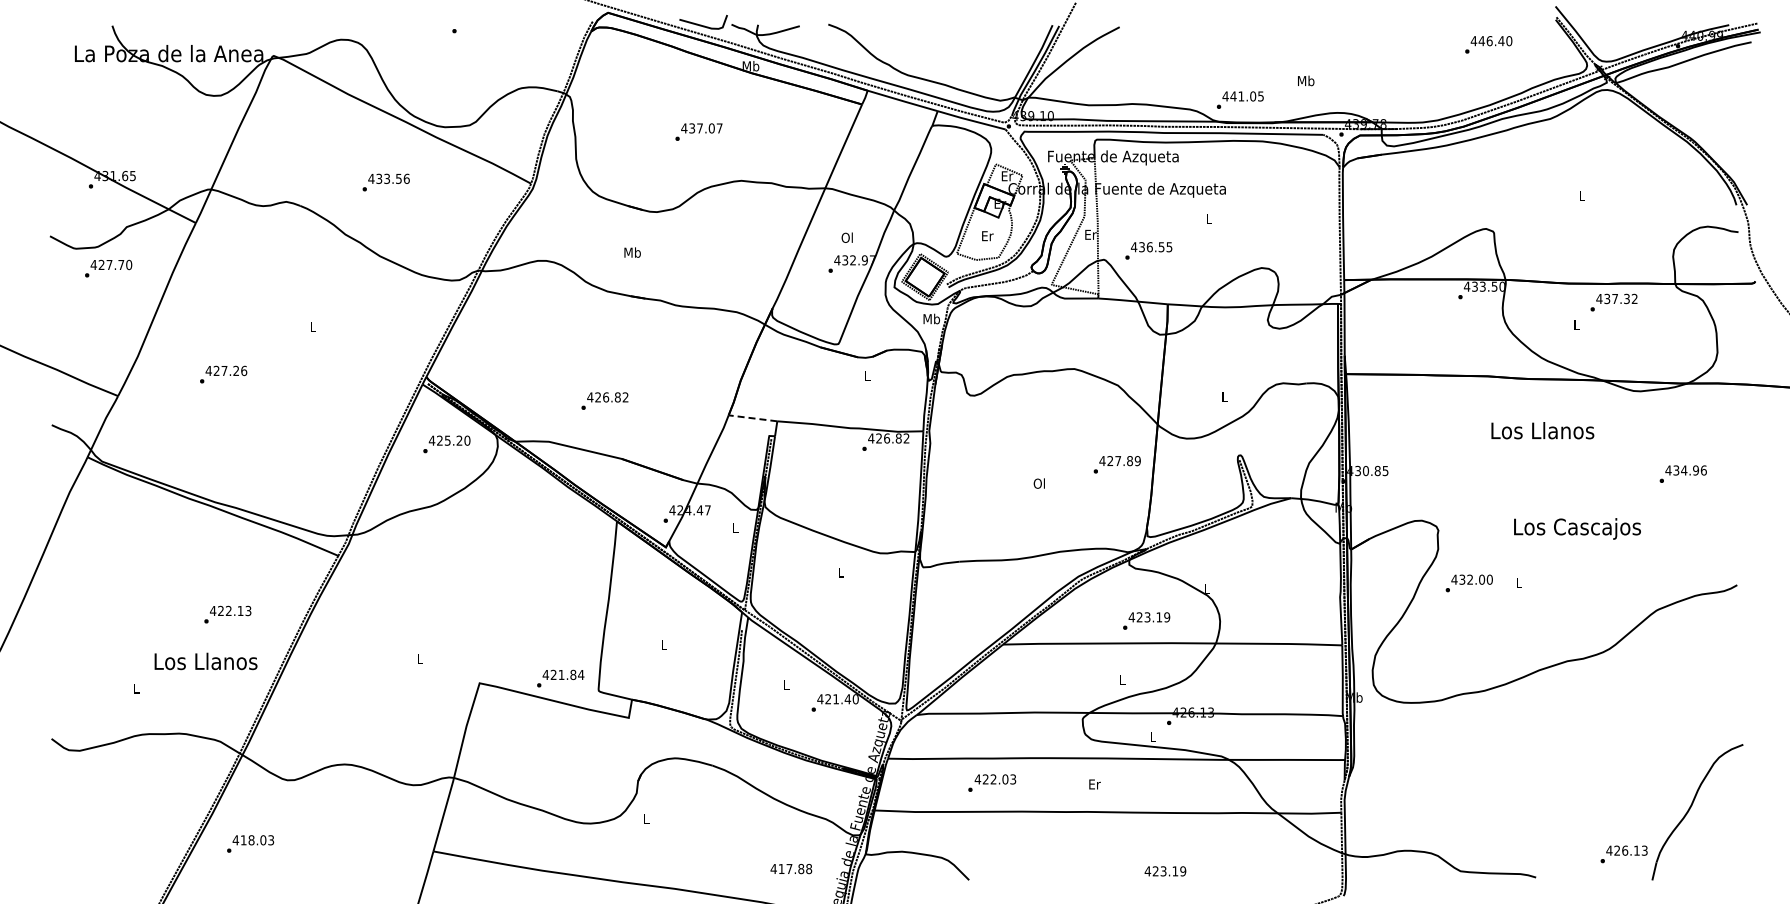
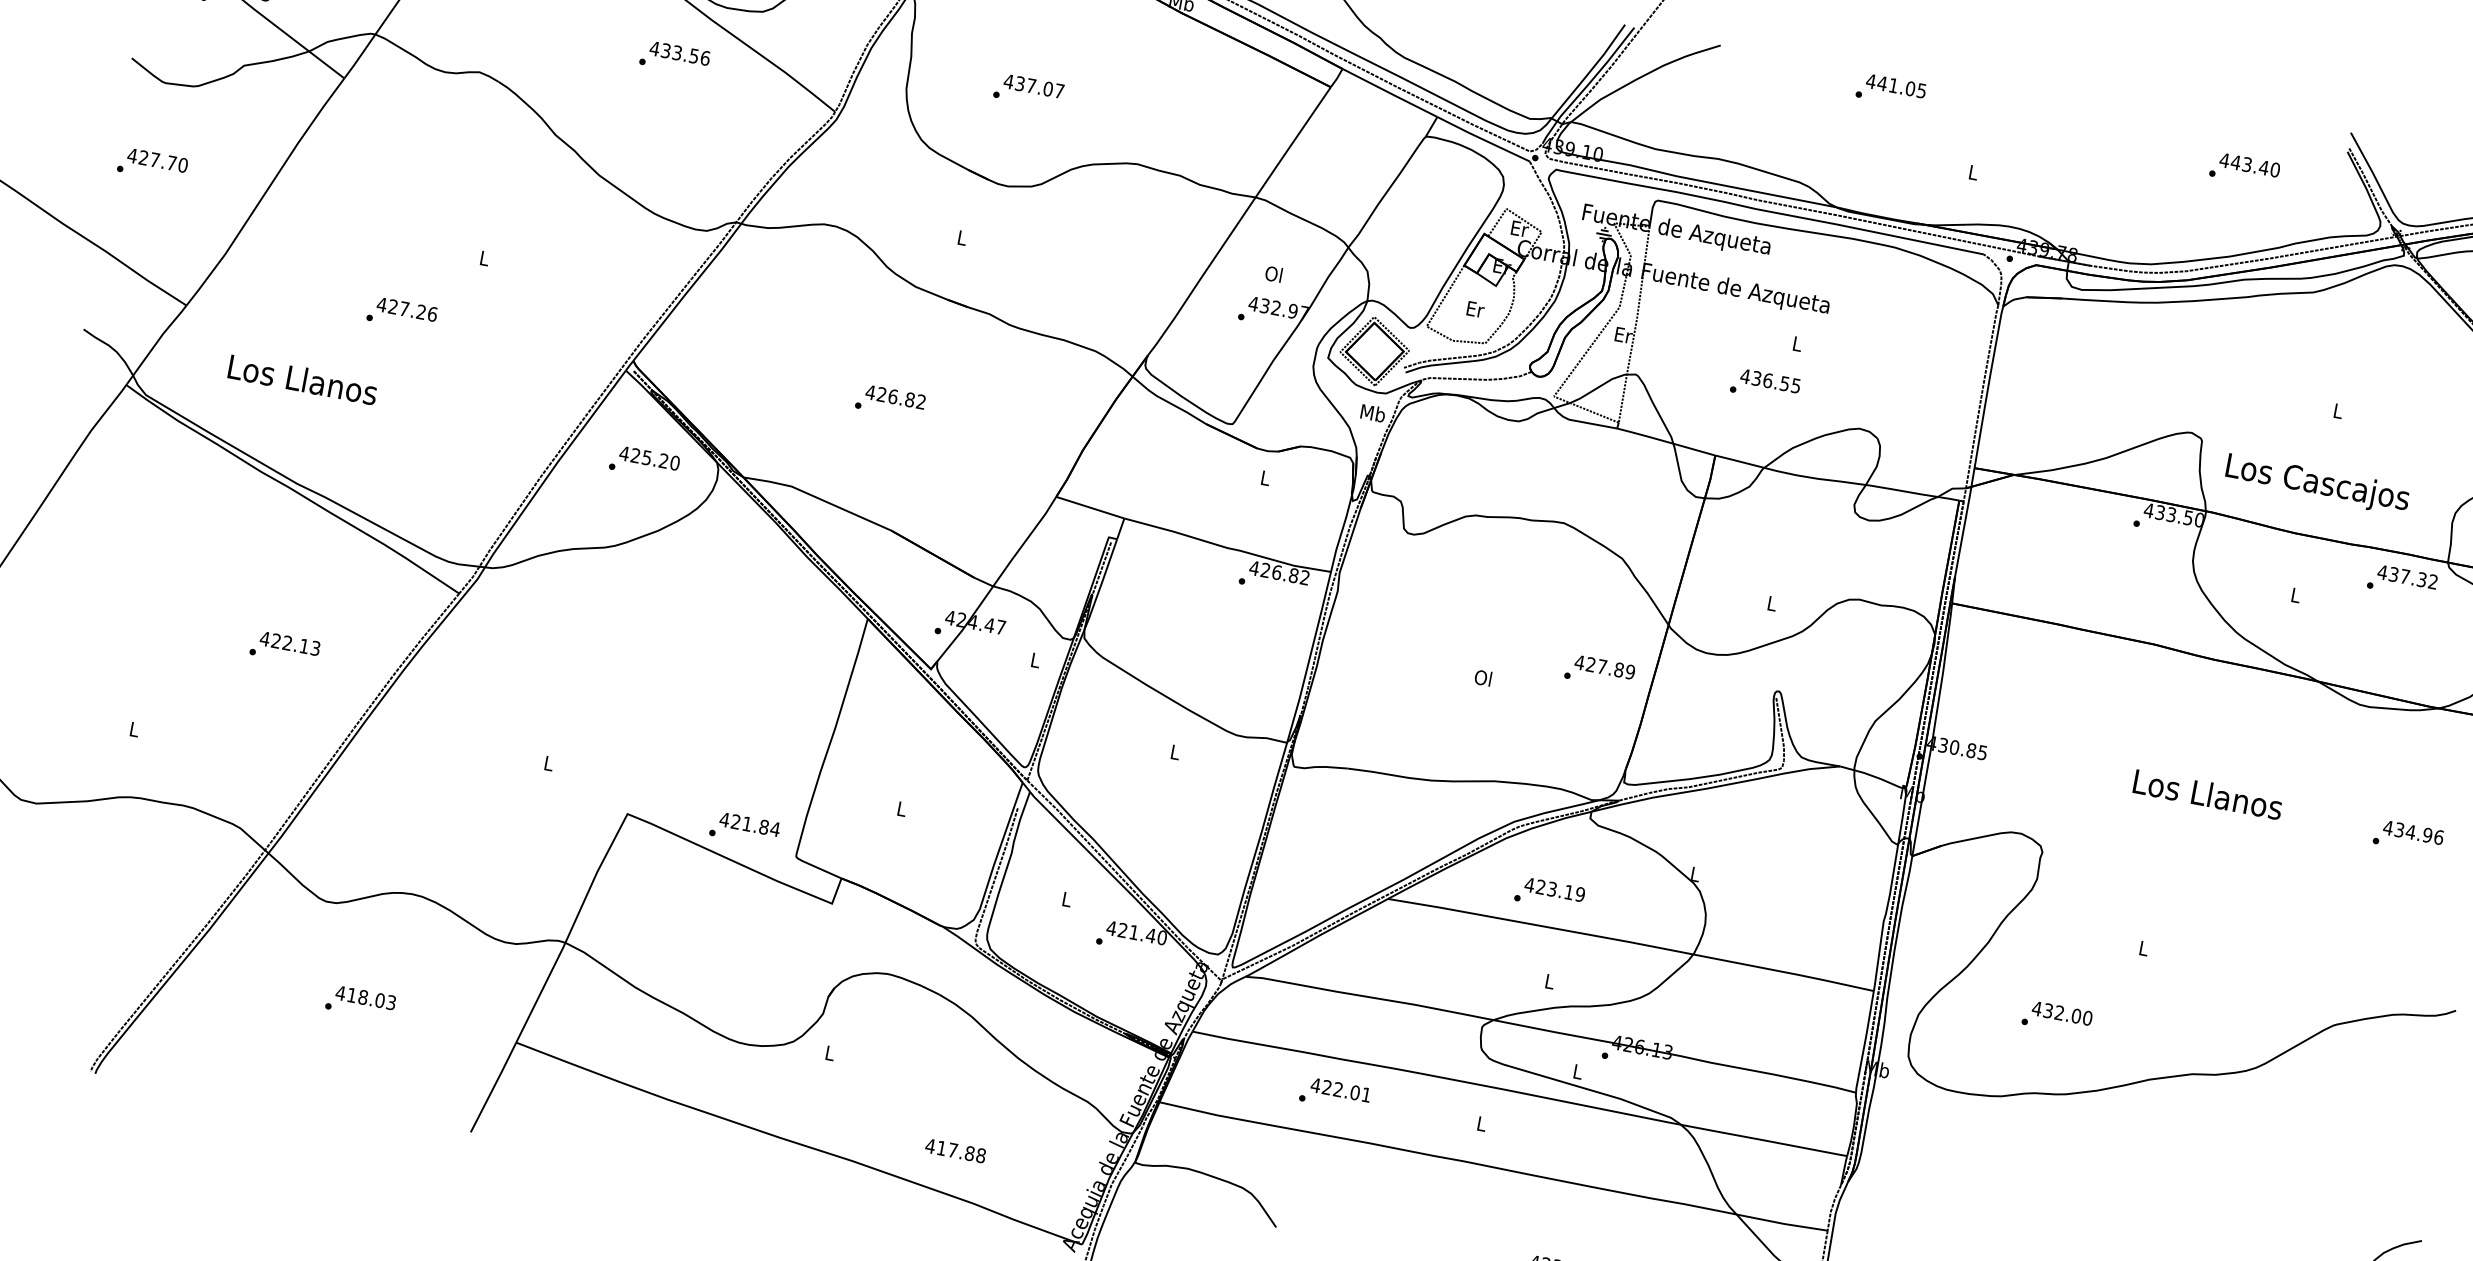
text: (1489, 41) -> (2246, 165), 446.40 -> 443.40
text: (1306, 80) -> (1974, 171), Mb -> L
text: (1240, 99) -> (1891, 89), moved
text: (698, 131) -> (1028, 89), moved
text: (385, 182) -> (673, 57), moved
text: (1148, 250) -> (1765, 385), moved
text: (632, 252) -> (962, 237), Mb -> L
text: (108, 268) -> (152, 164), moved
text: (1613, 302) -> (2401, 581), moved
text: (223, 374) -> (402, 313), moved
text: (604, 400) -> (890, 400), moved
line: (752, 418) -> (1089, 507), dashed -> solid
text: (1542, 430) -> (2207, 794), moved
text: (1577, 528) -> (2317, 483), moved
text: (1468, 583) -> (2056, 1017), moved
text: (1146, 620) -> (1549, 893), moved
text: (205, 661) -> (302, 379), moved
text: (1013, 779) -> (1366, 1095), 422.03 -> 422.01
text: (1094, 784) -> (1481, 1123), Er -> L
text: (250, 843) -> (360, 1001), moved
text: (791, 869) -> (955, 1151), moved

